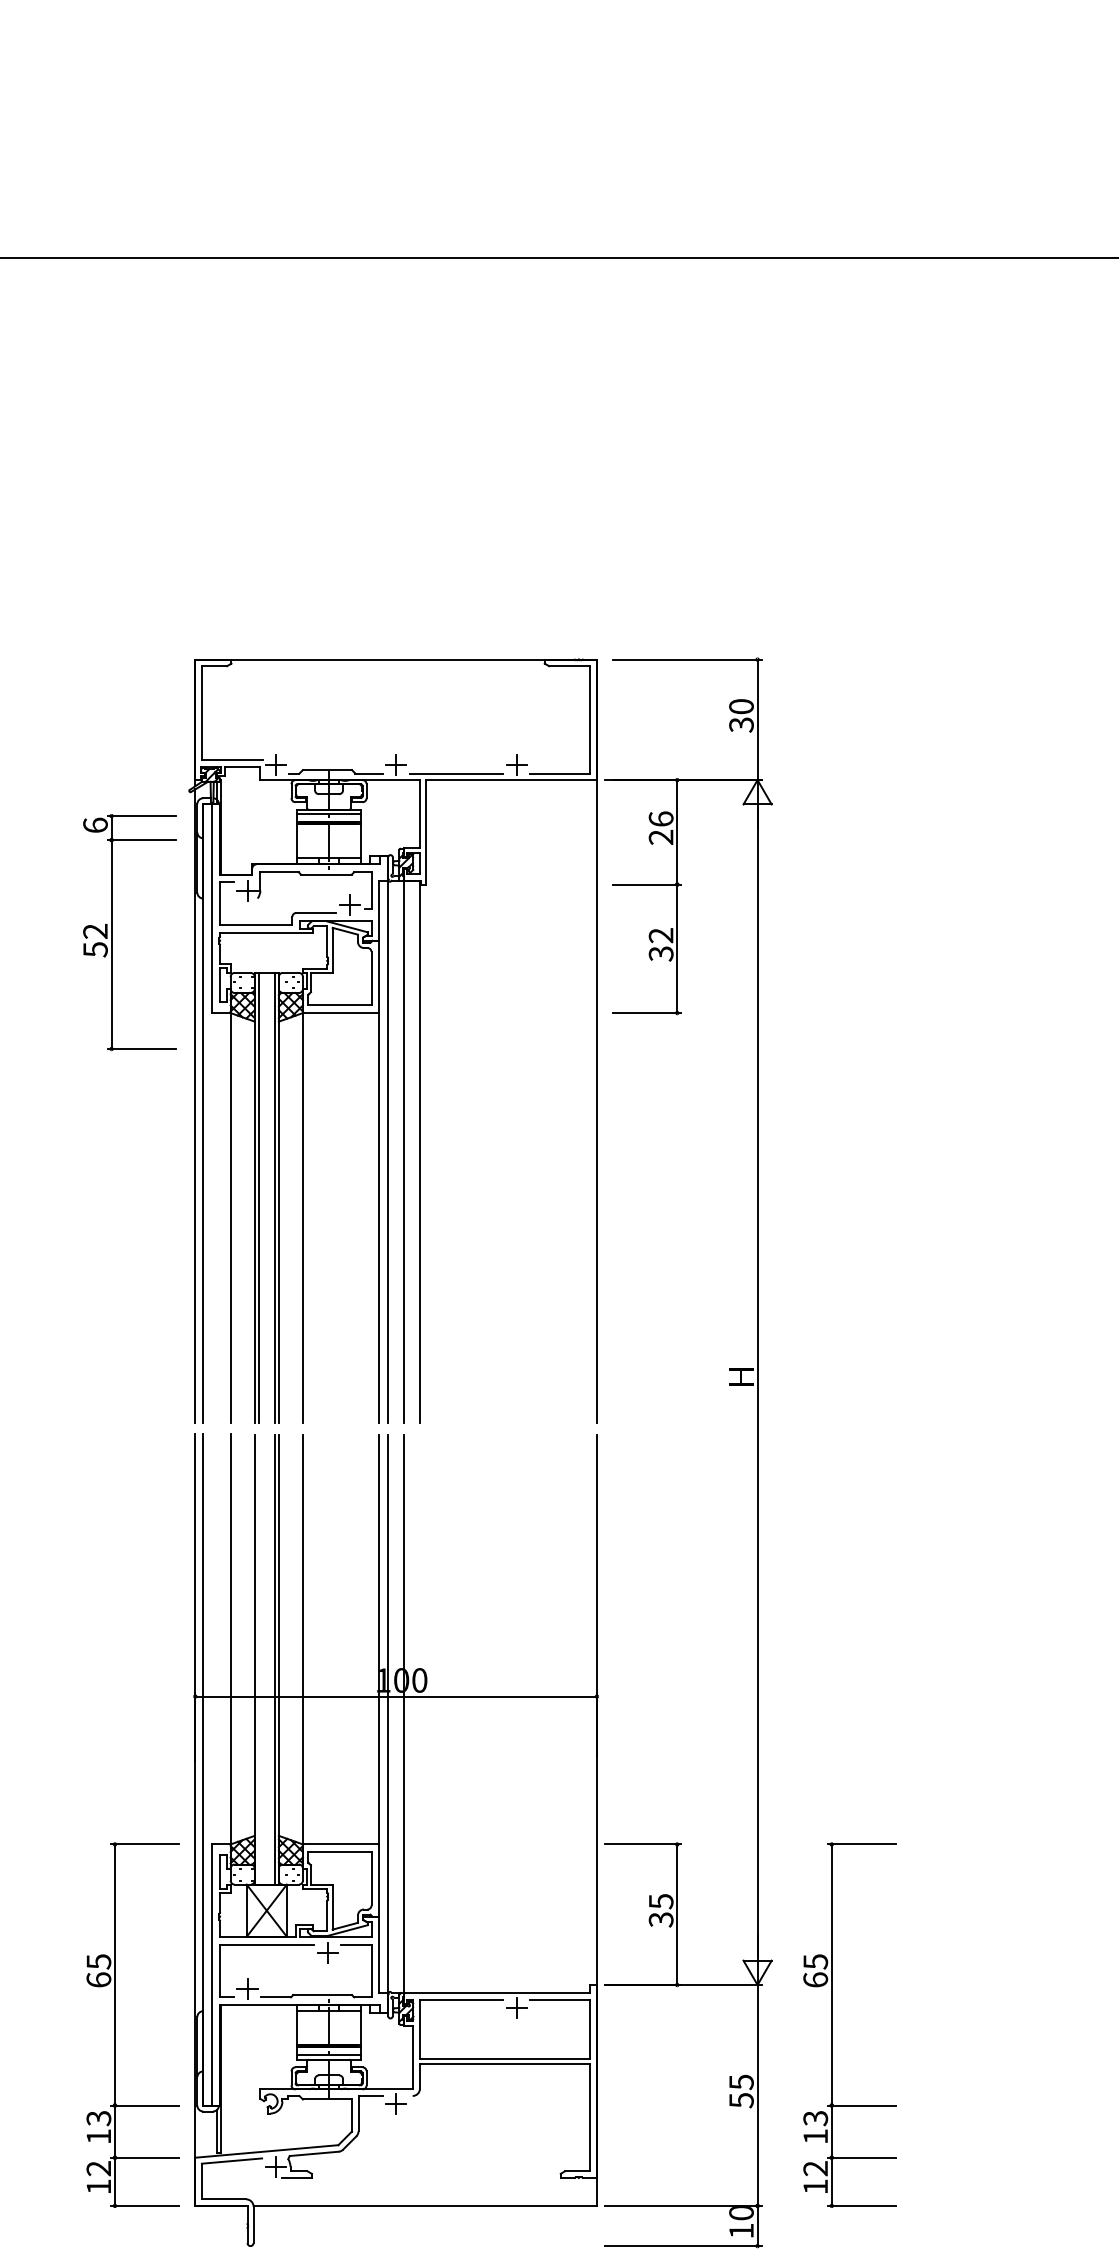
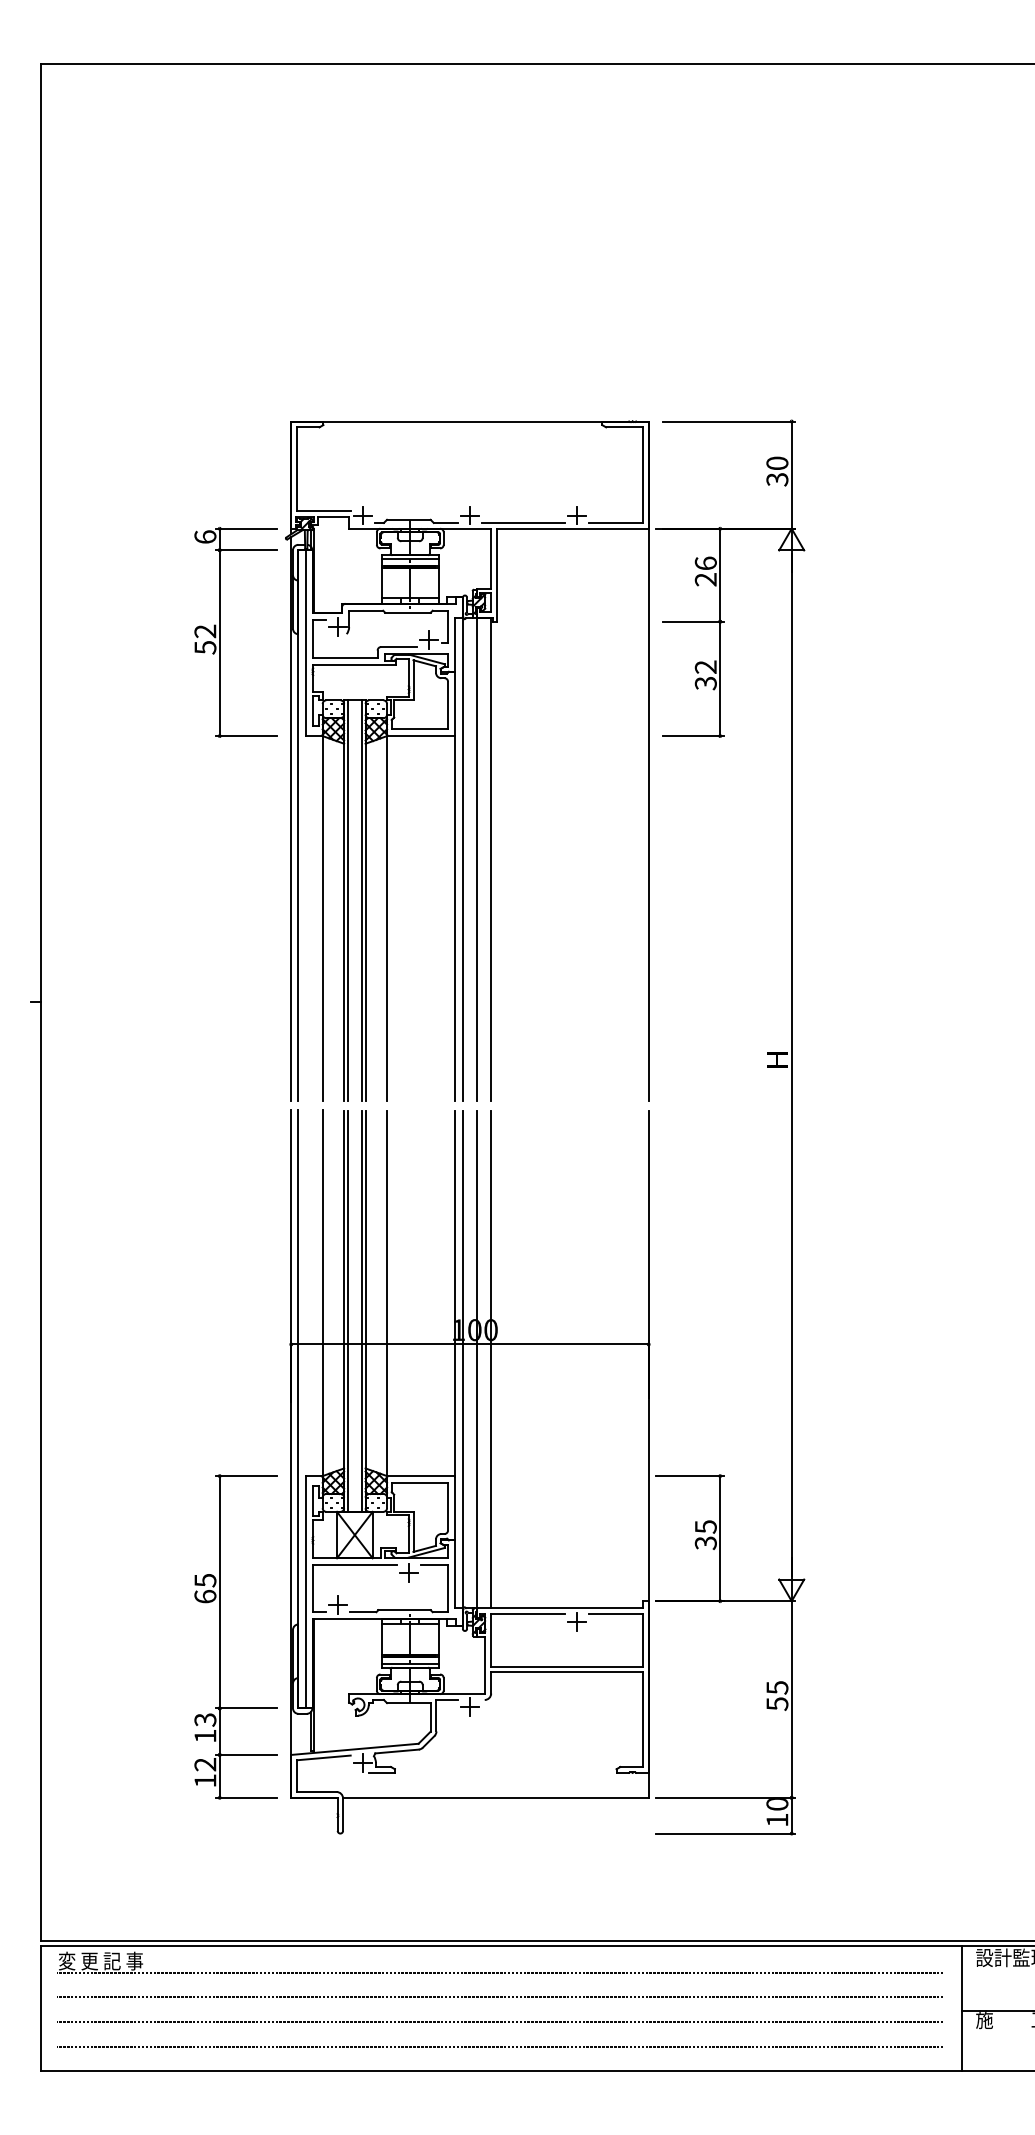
part: (112, 932) -> (220, 632), moved
line: (258, 1659) -> (347, 1311), added
line: (420, 1713) -> (491, 1359), added
part: (832, 2024) -> (858, 1636), removed

